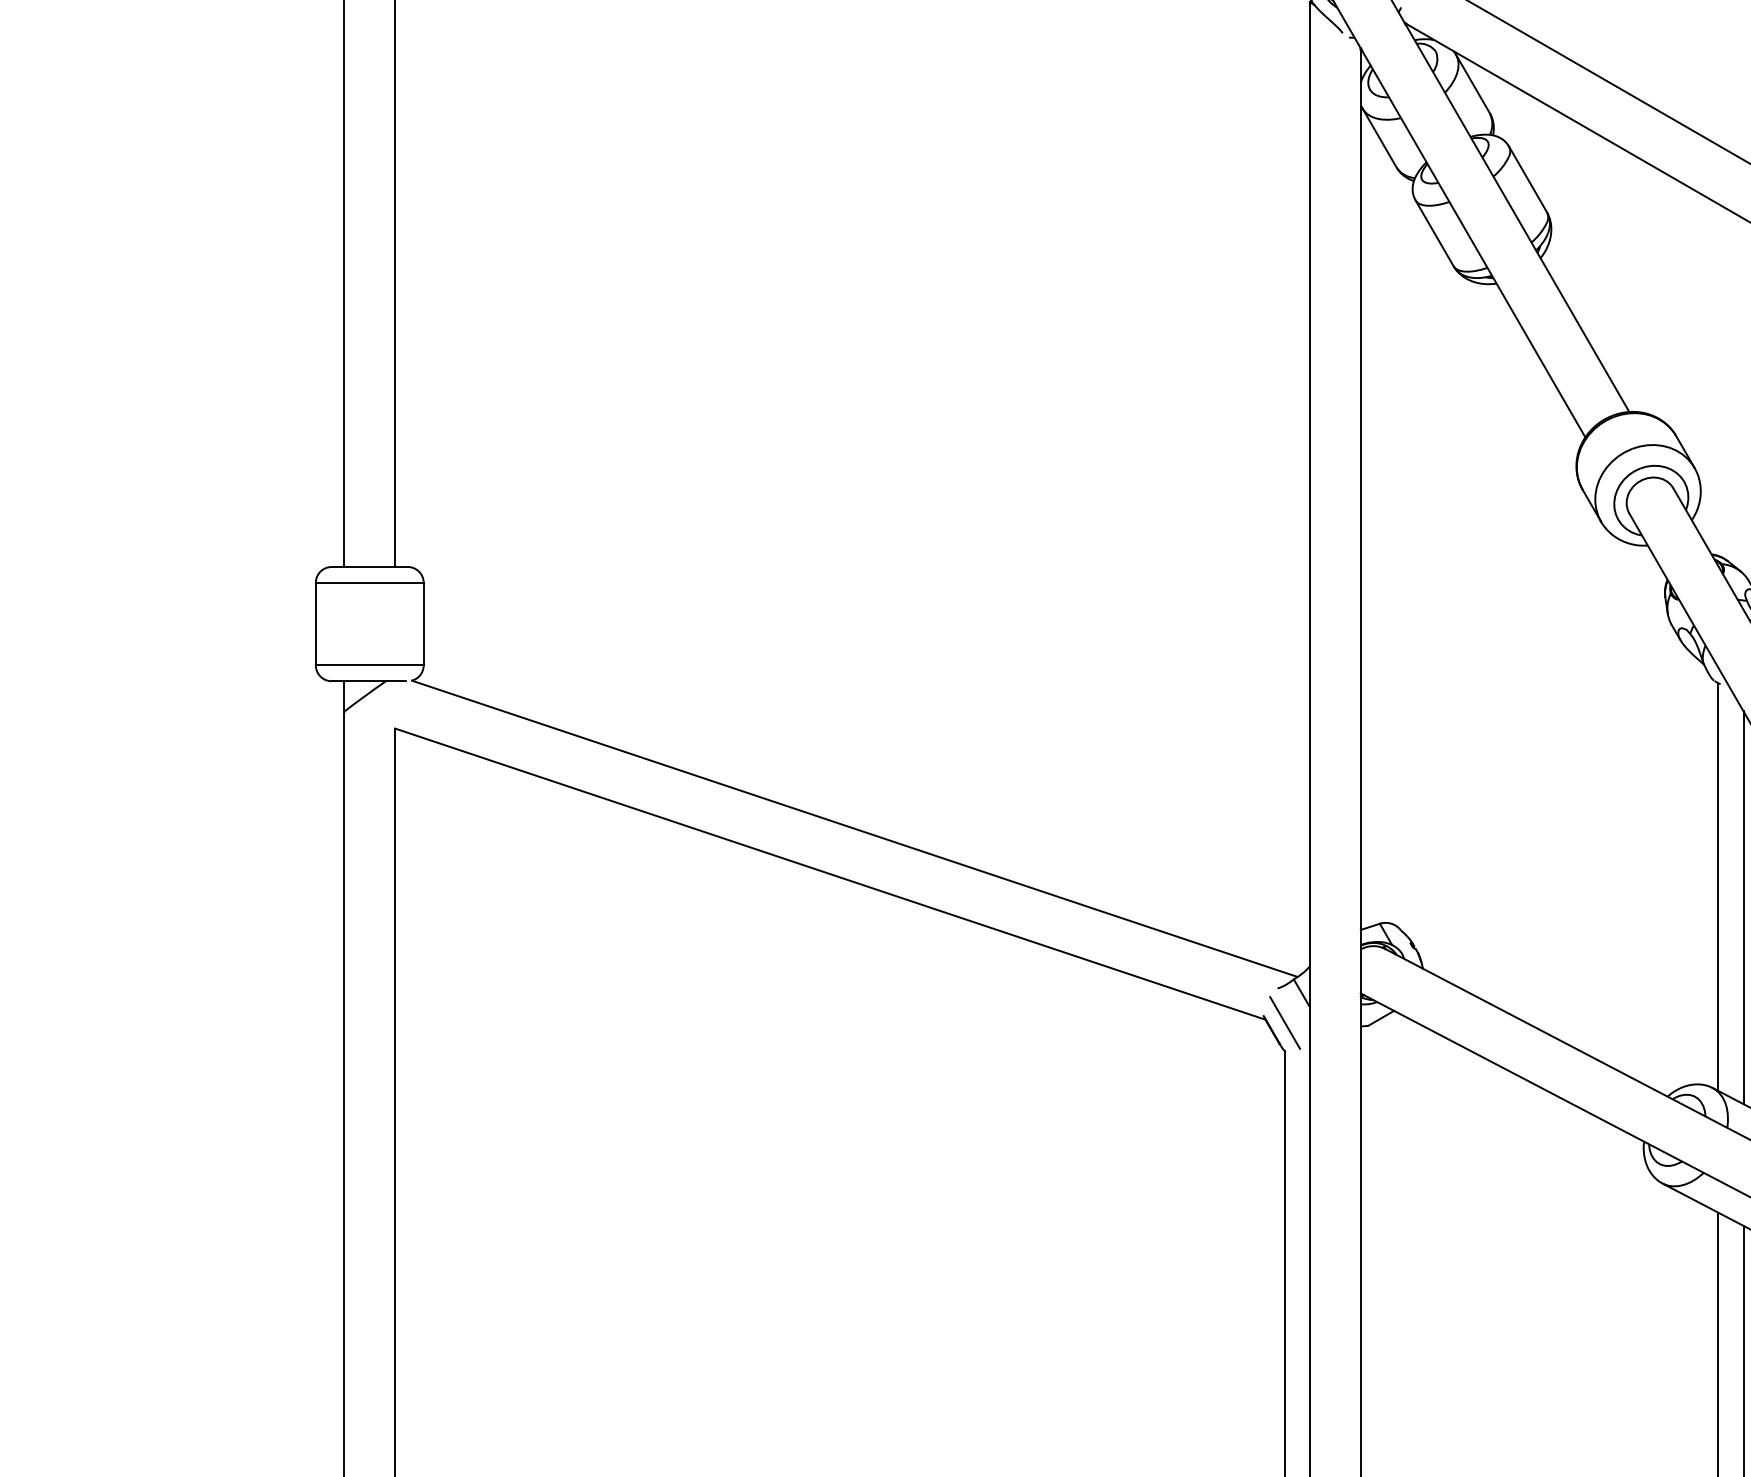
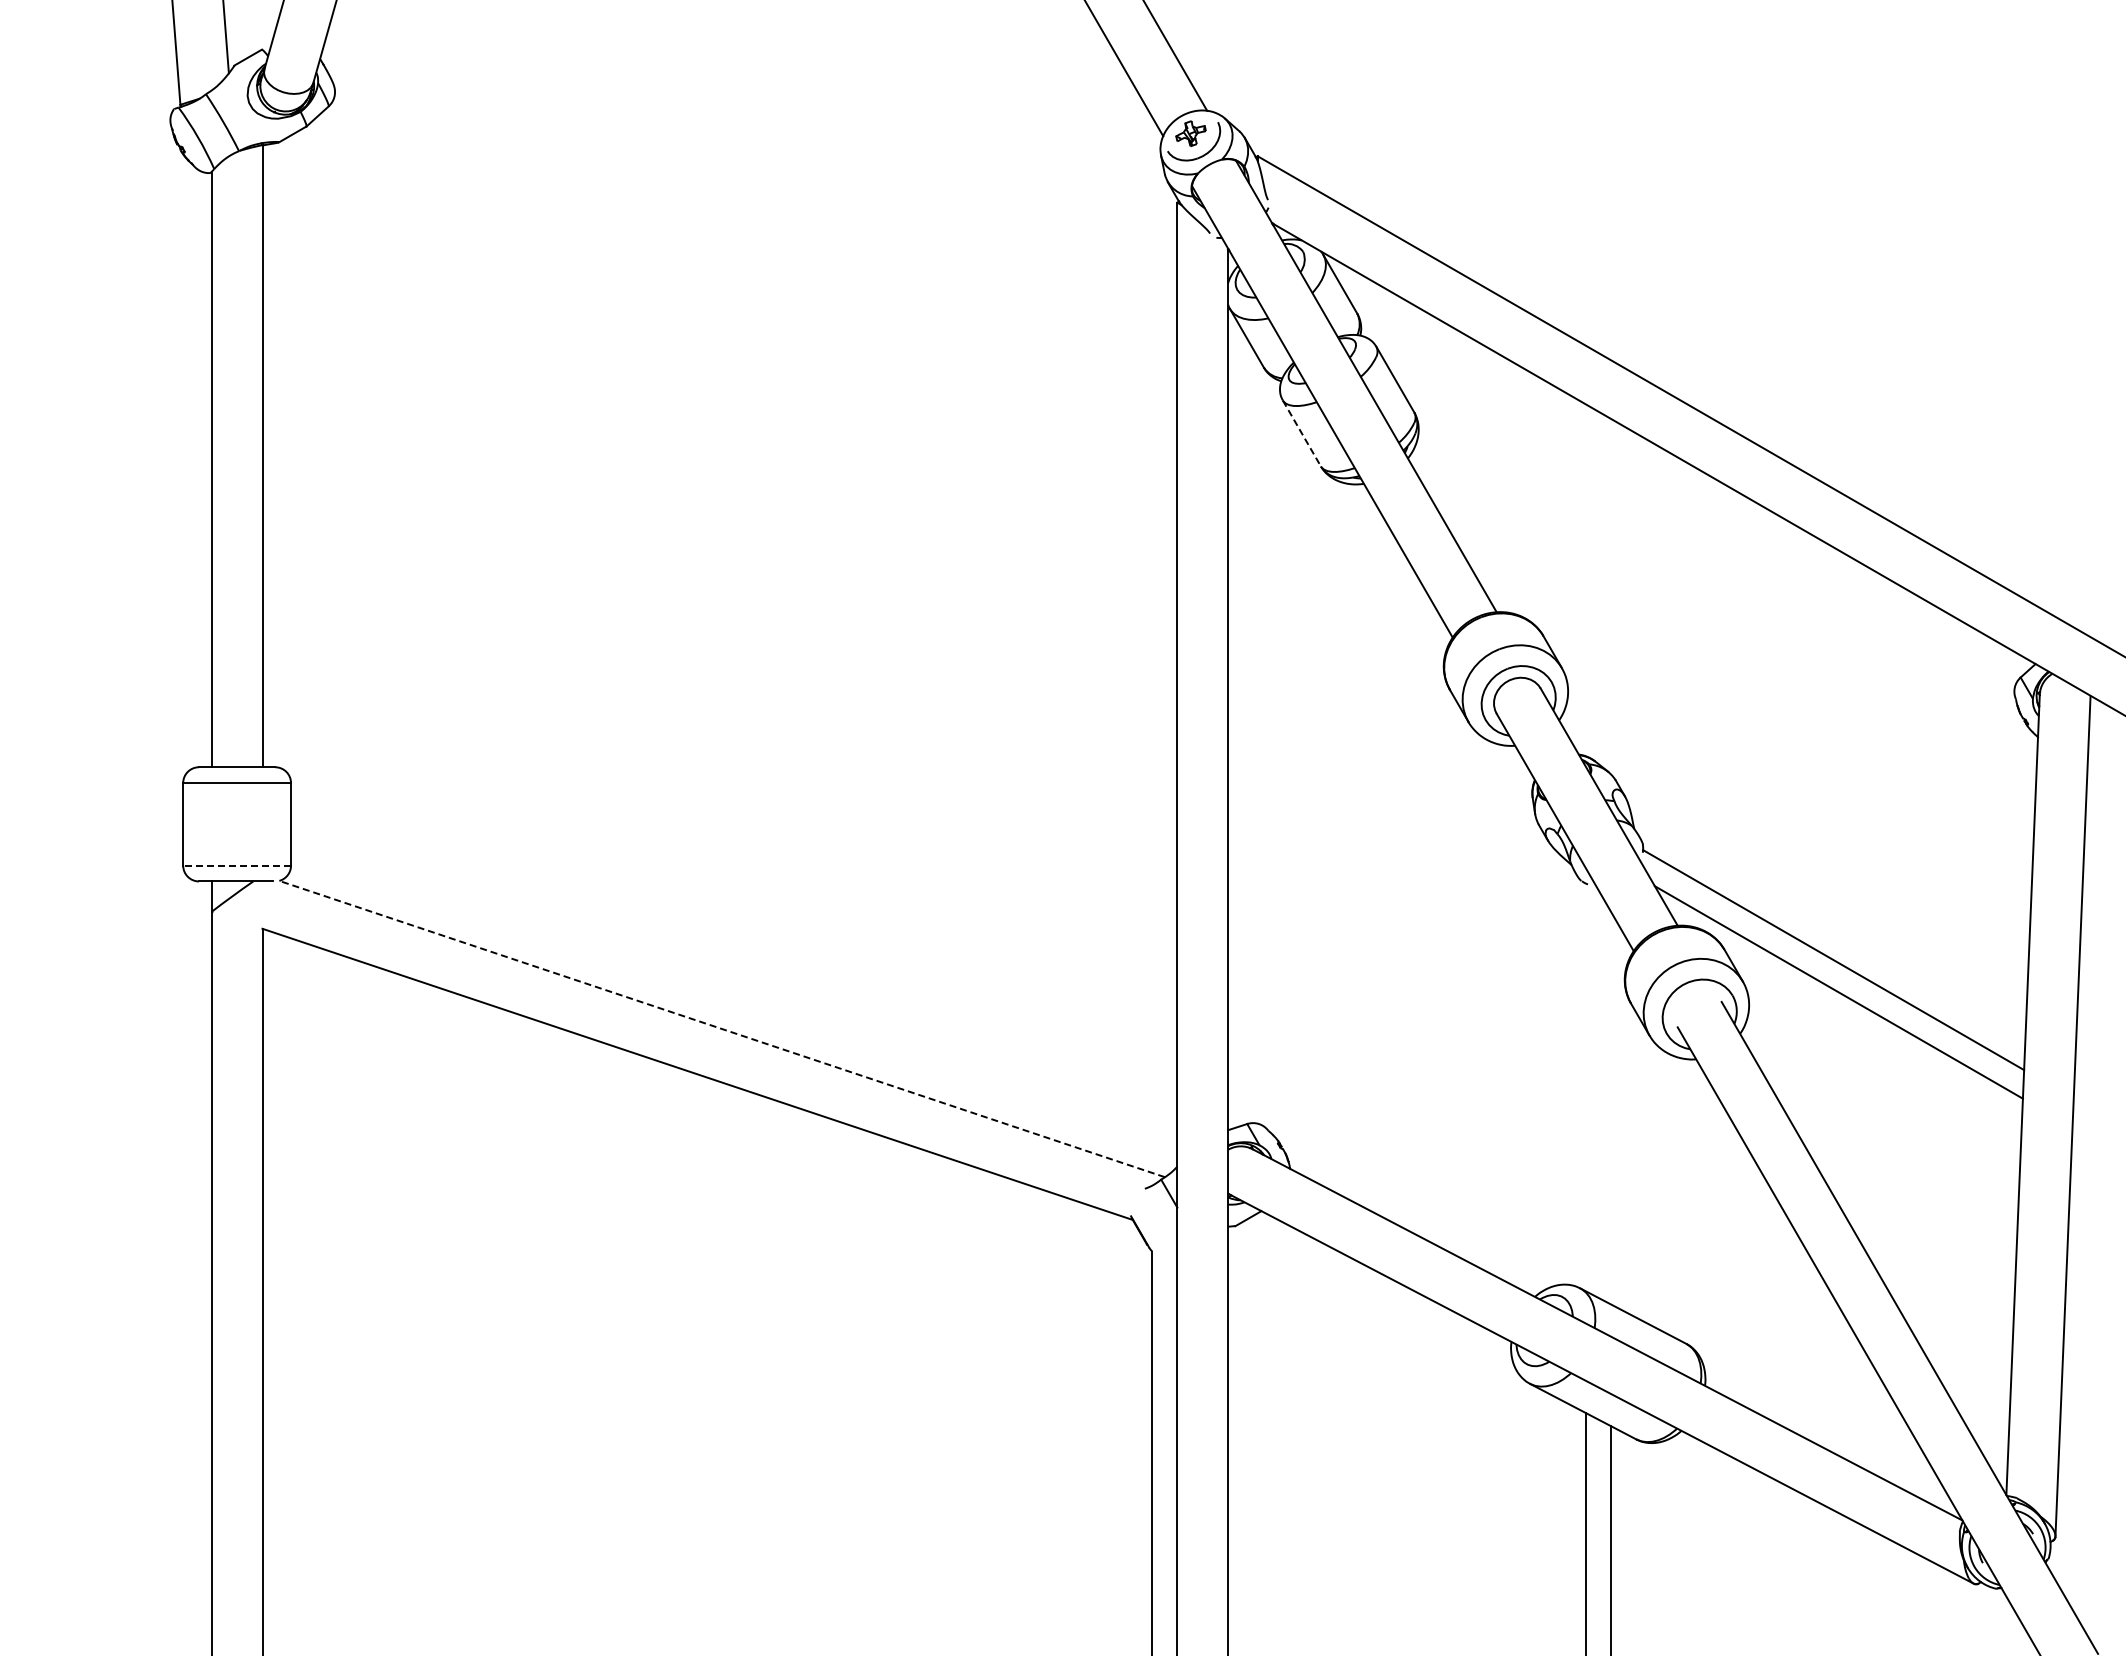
line: (1435, 234) -> (1302, 434), solid -> dashed
line: (370, 665) -> (237, 865), solid -> dashed
line: (855, 829) -> (722, 1029), solid -> dashed
line: (1718, 887) -> (1585, 1087), removed
line: (1743, 907) -> (1610, 1107), removed
line: (1285, 1023) -> (1152, 1223), removed

